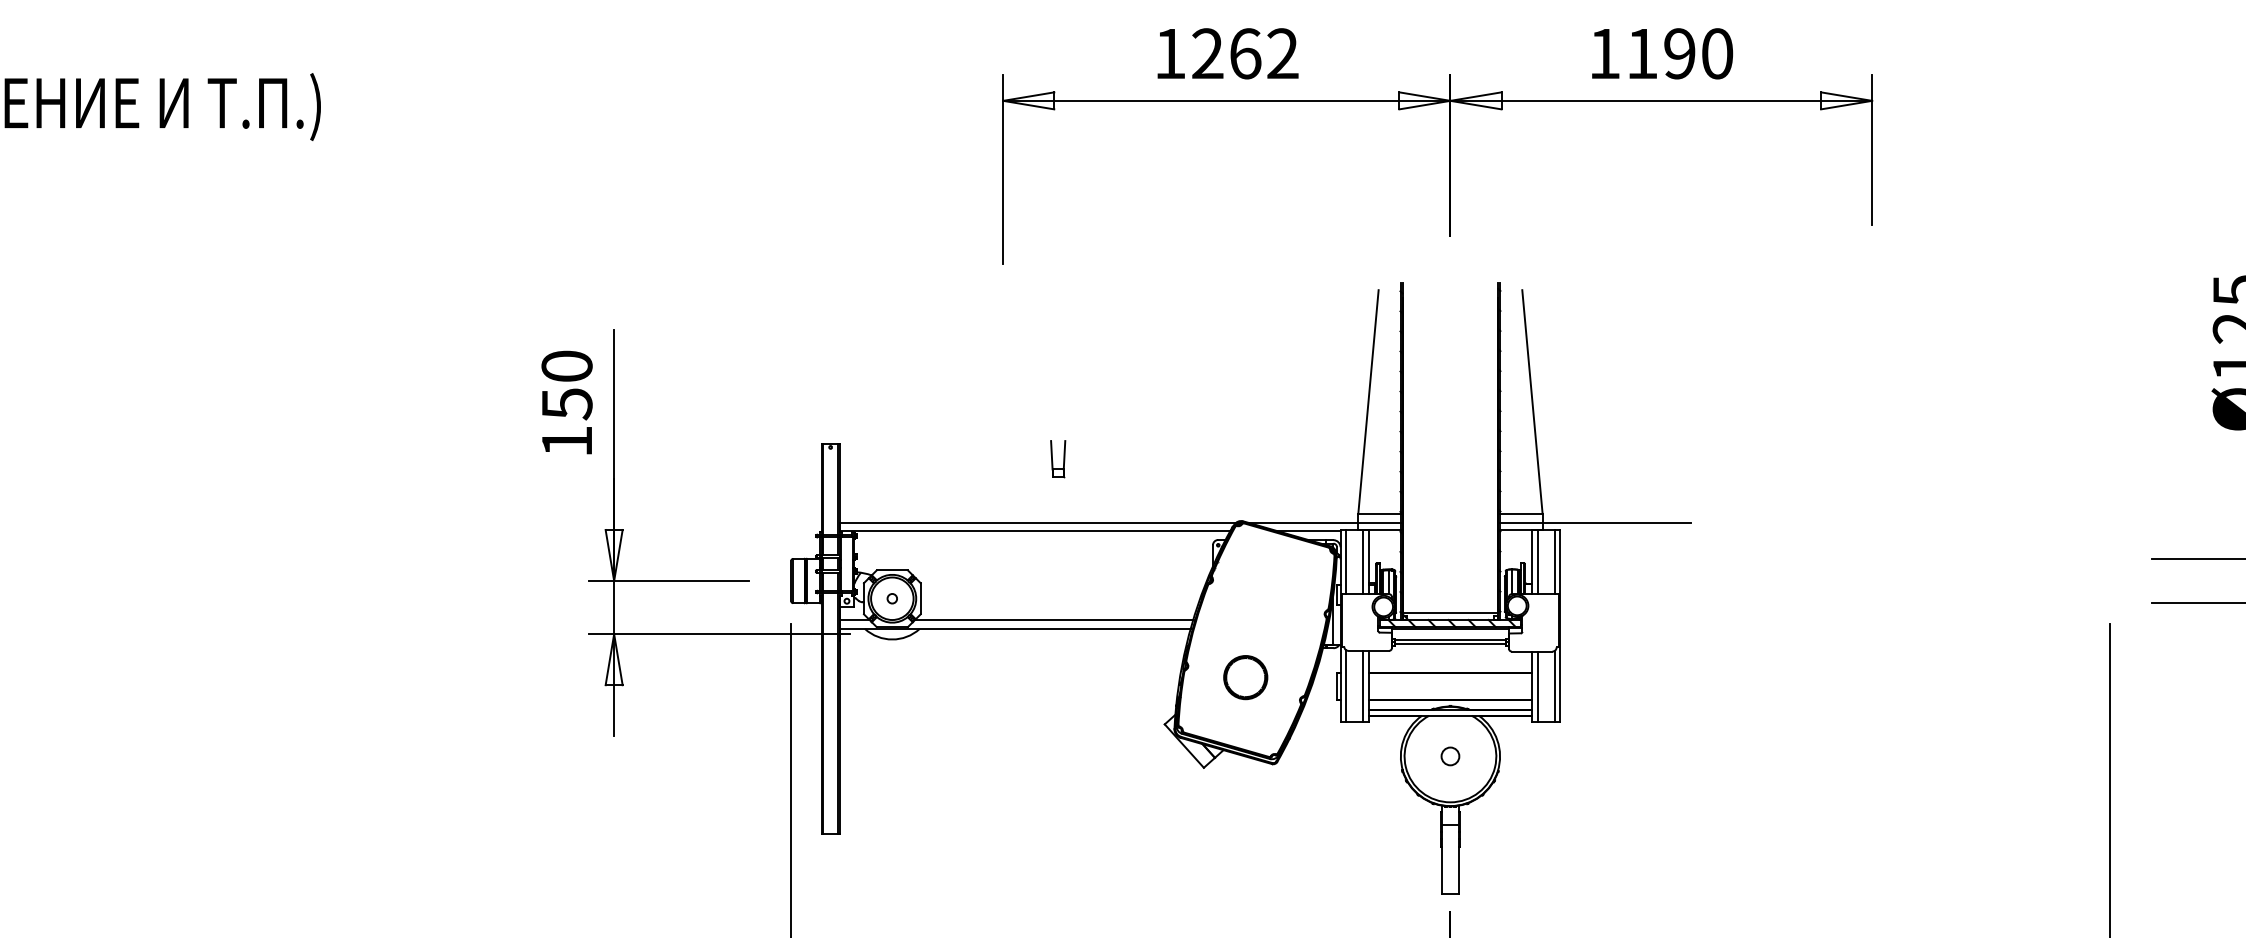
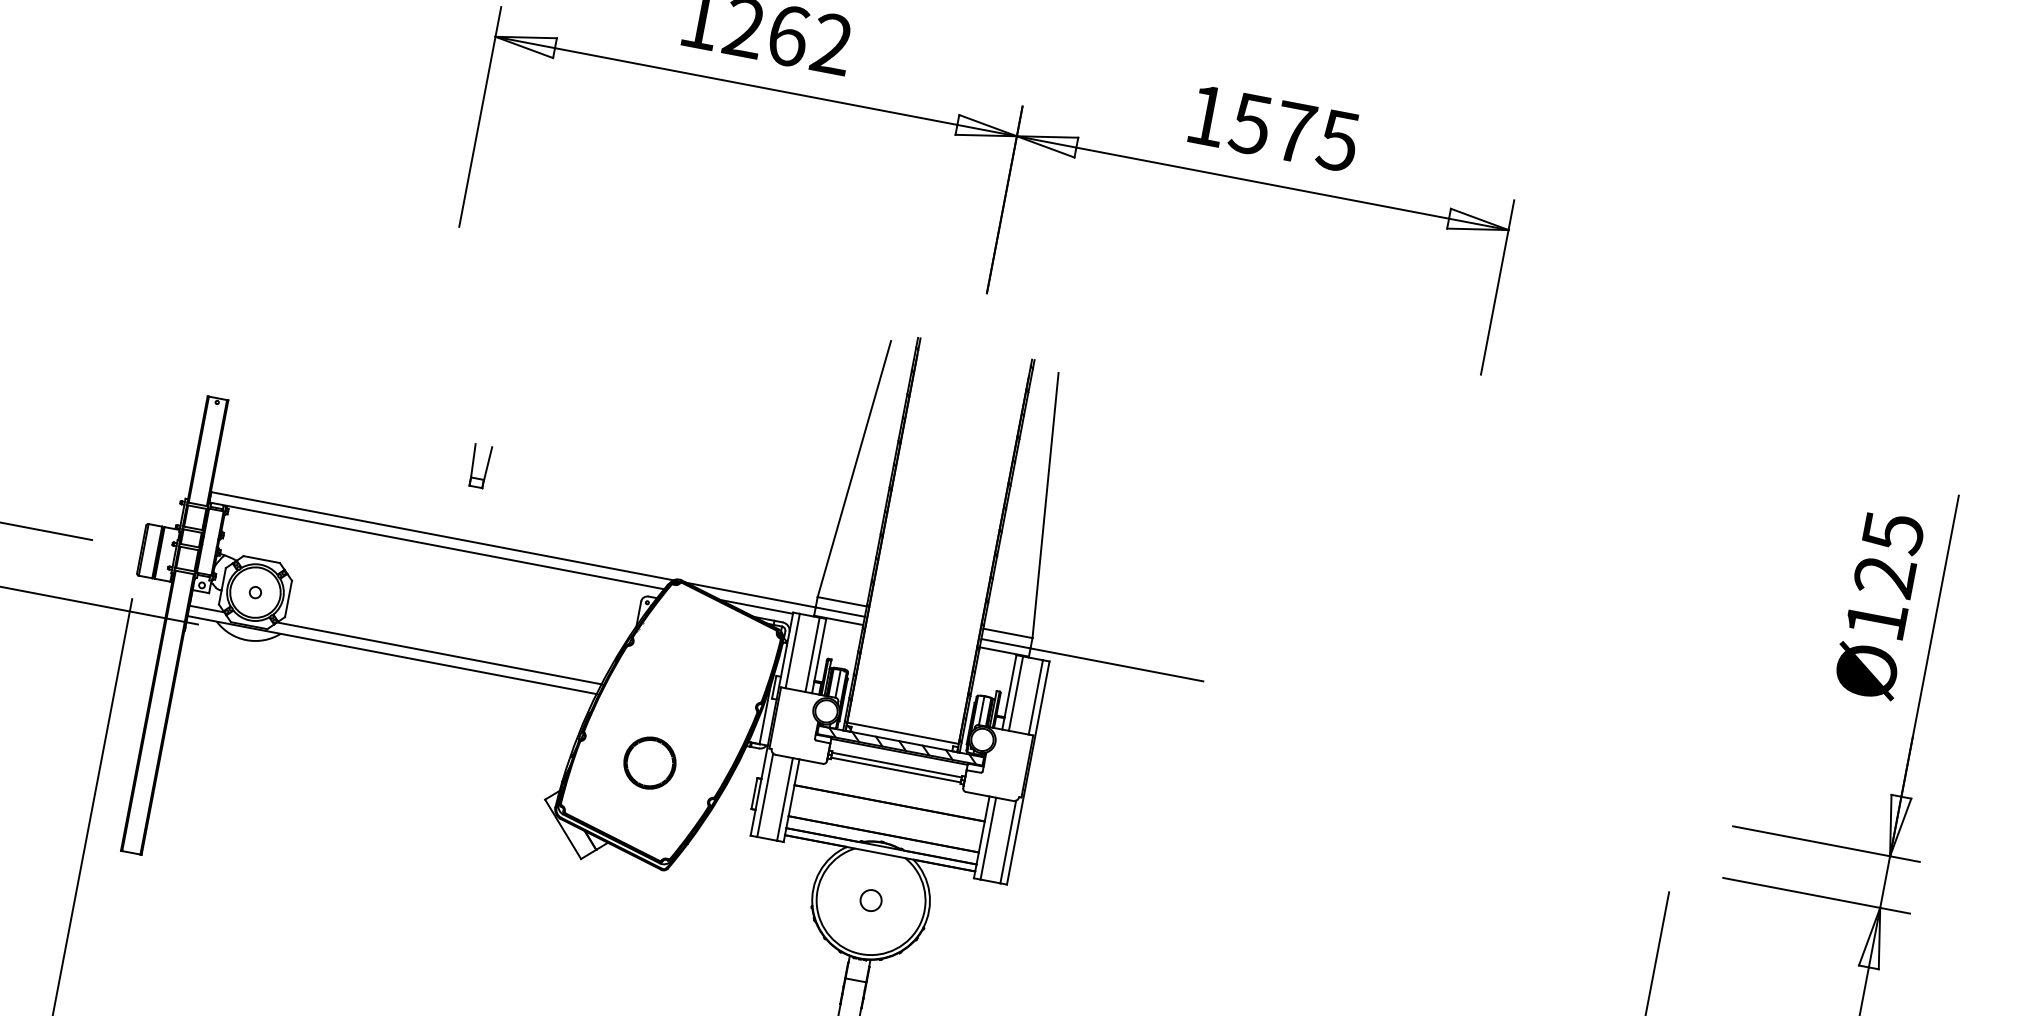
text: (1679, 53) -> (1294, 131), 1190 -> 1575

